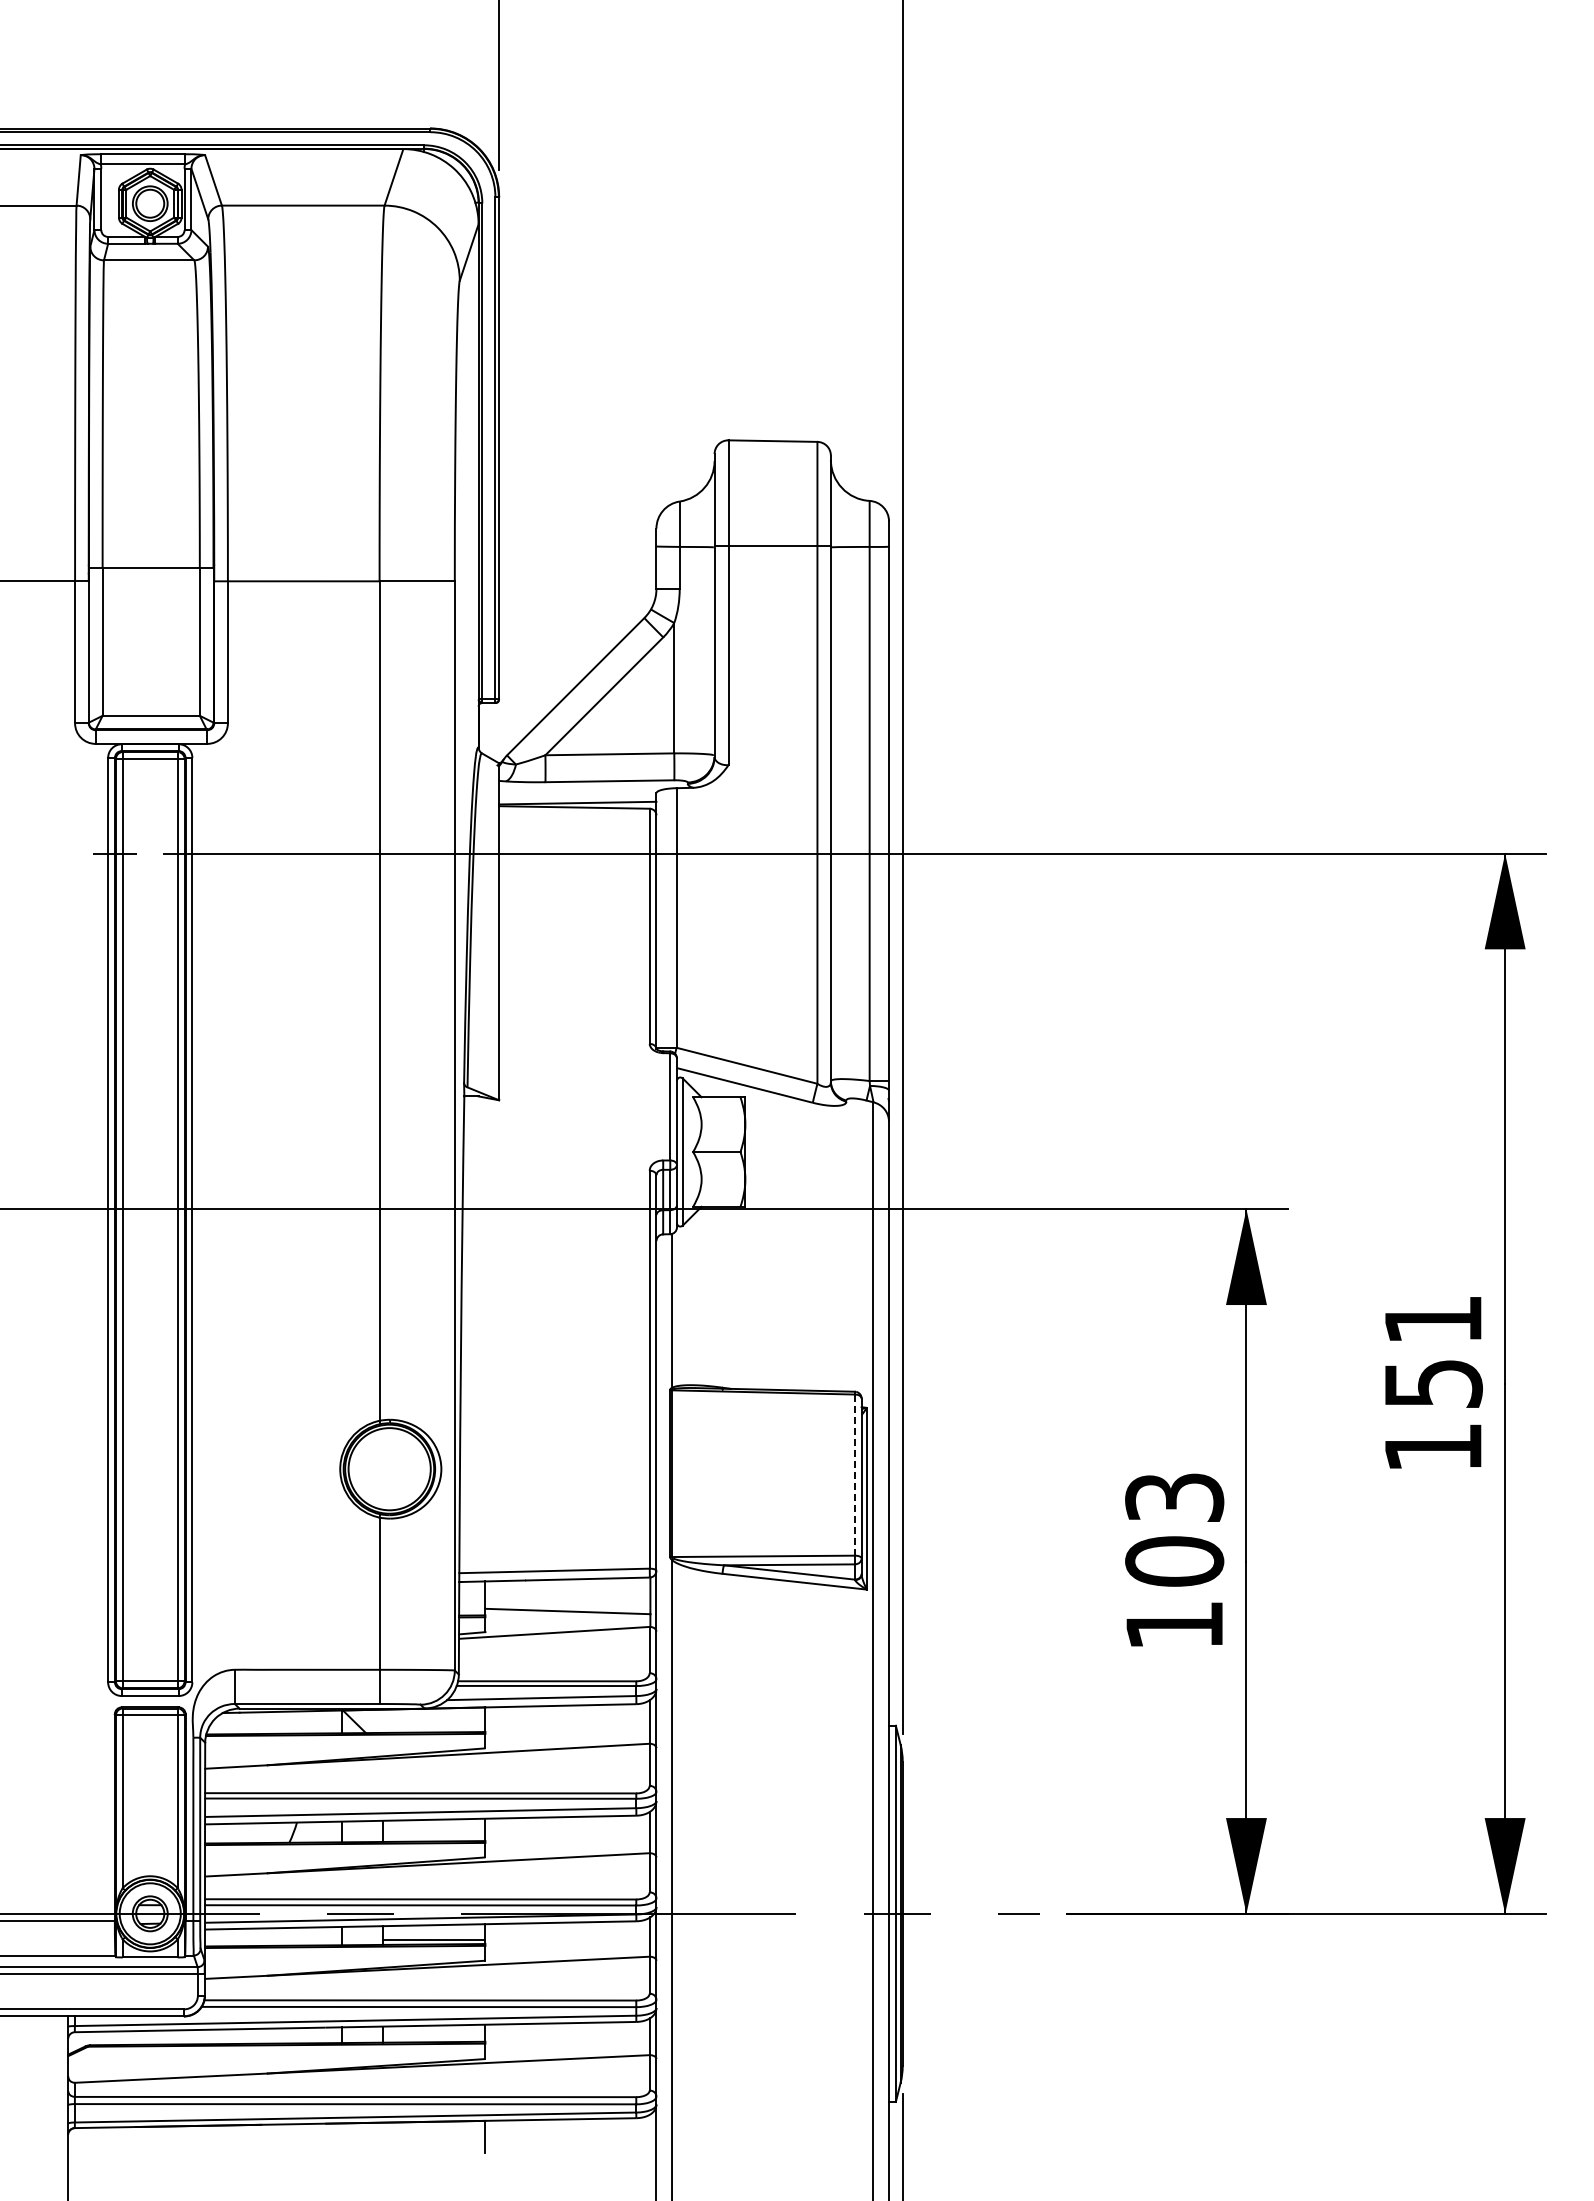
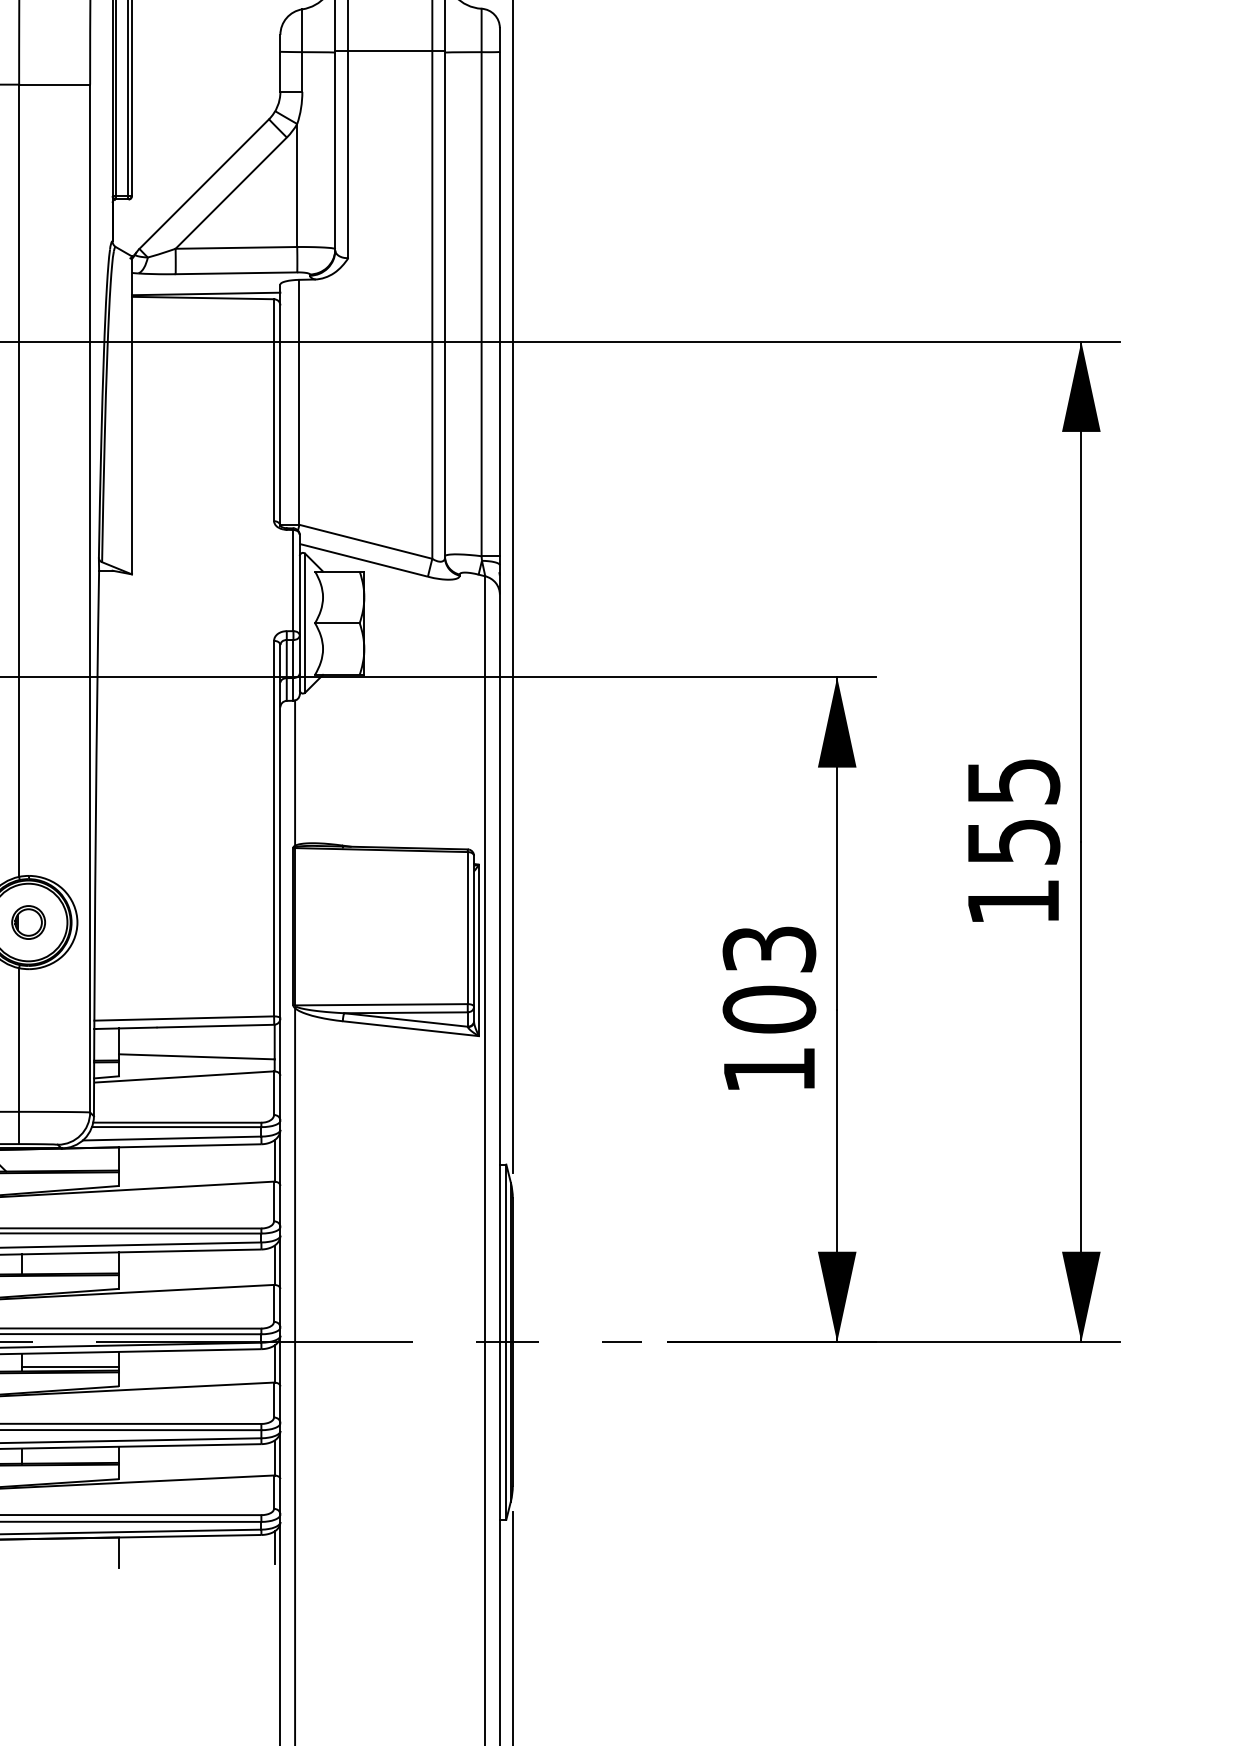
text: (1433, 1319) -> (1013, 781), 151 -> 155
part: (389, 1468) -> (28, 921), added
line: (854, 1475) -> (467, 928), dashed -> solid
line: (650, 2131) -> (274, 1547), added

